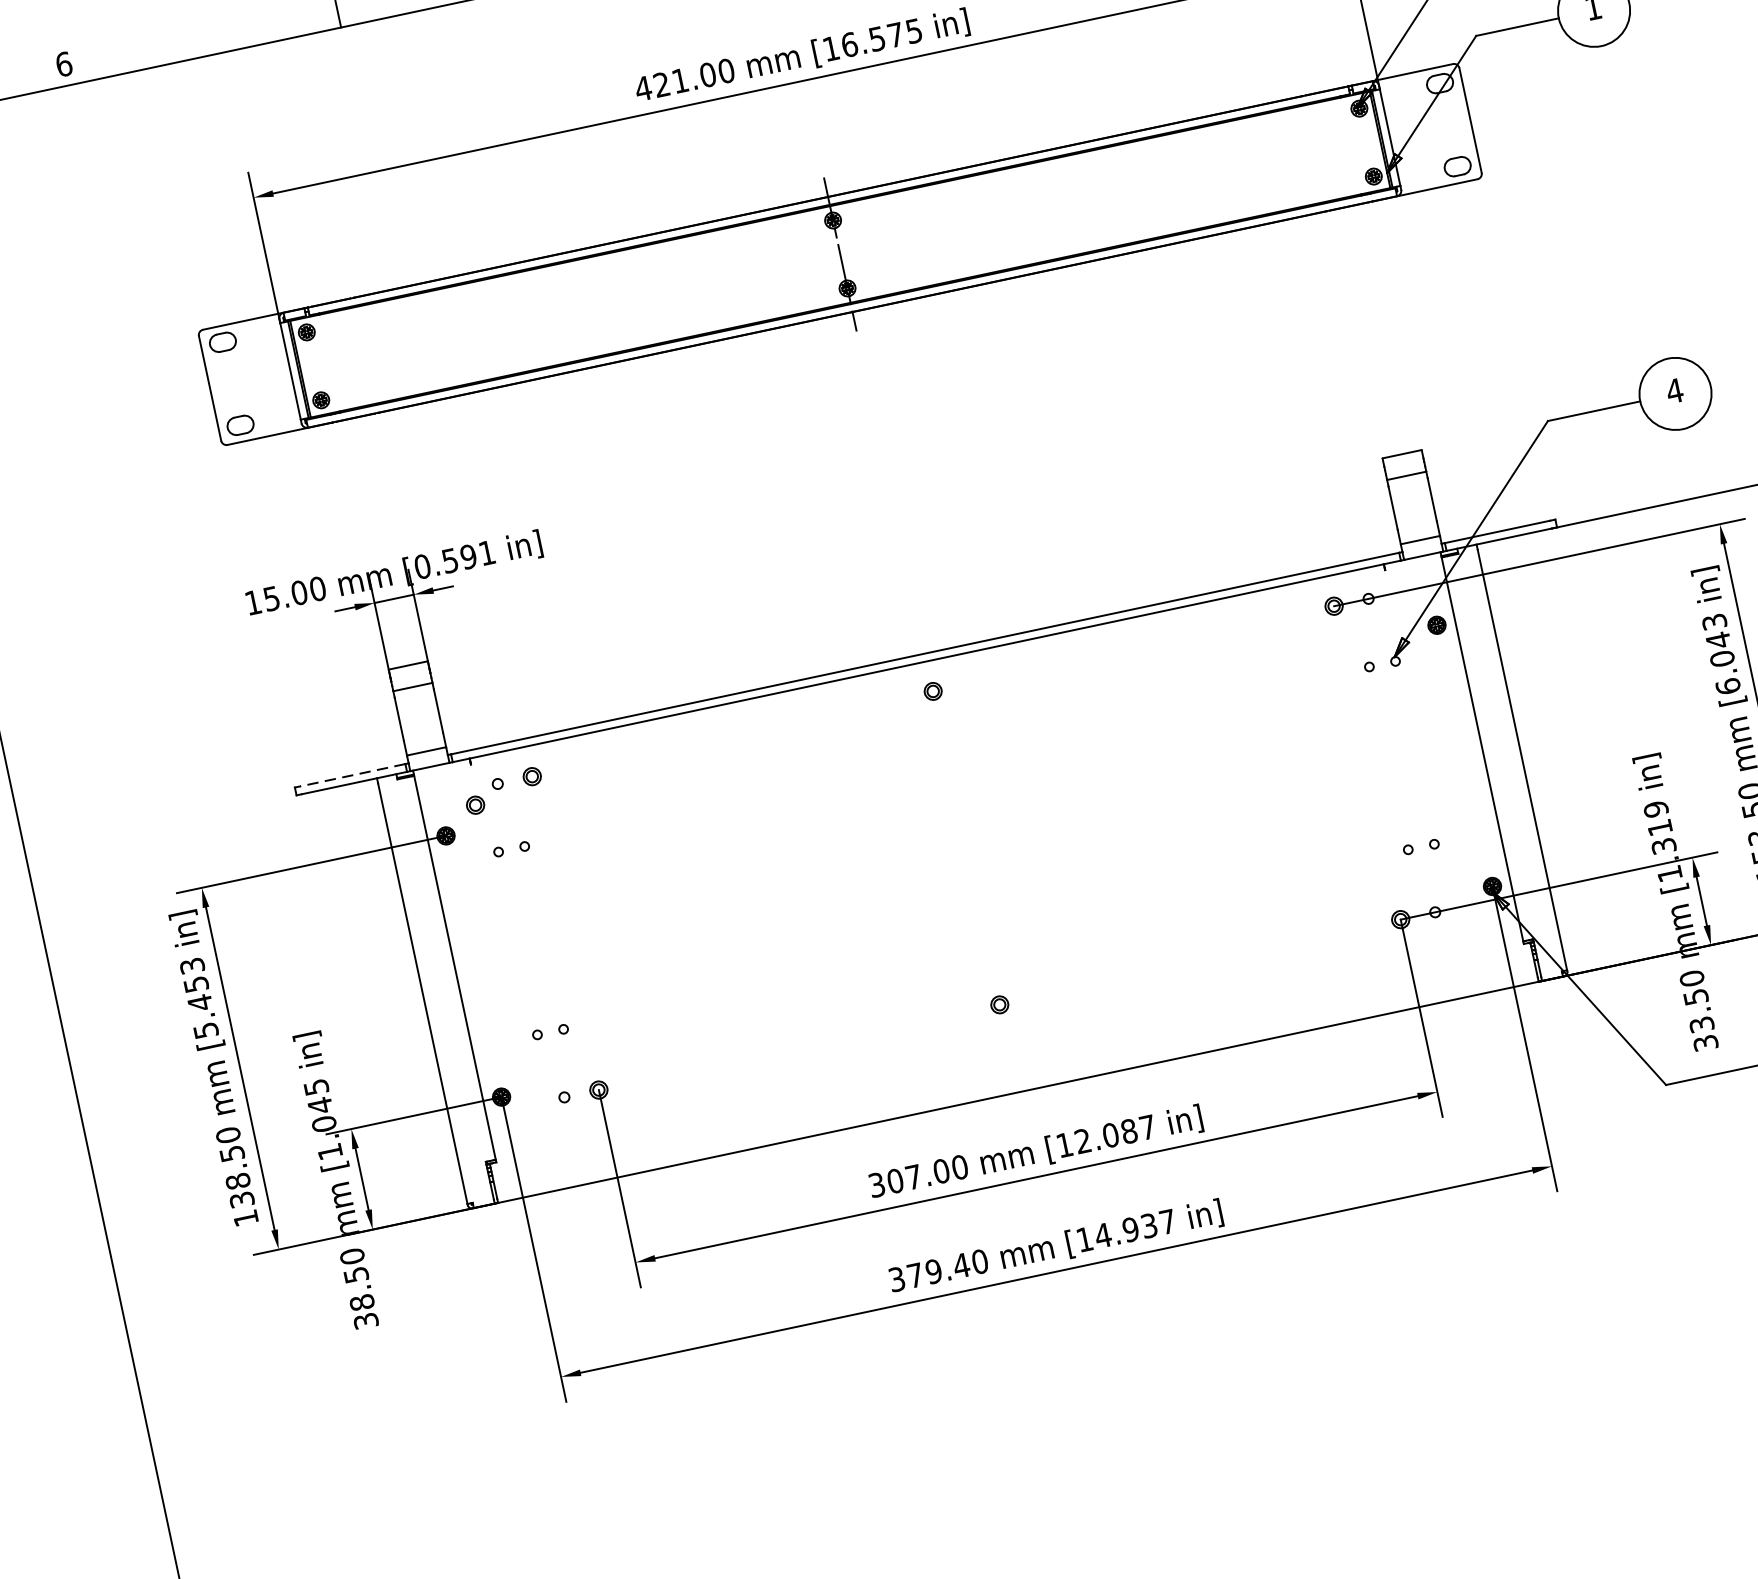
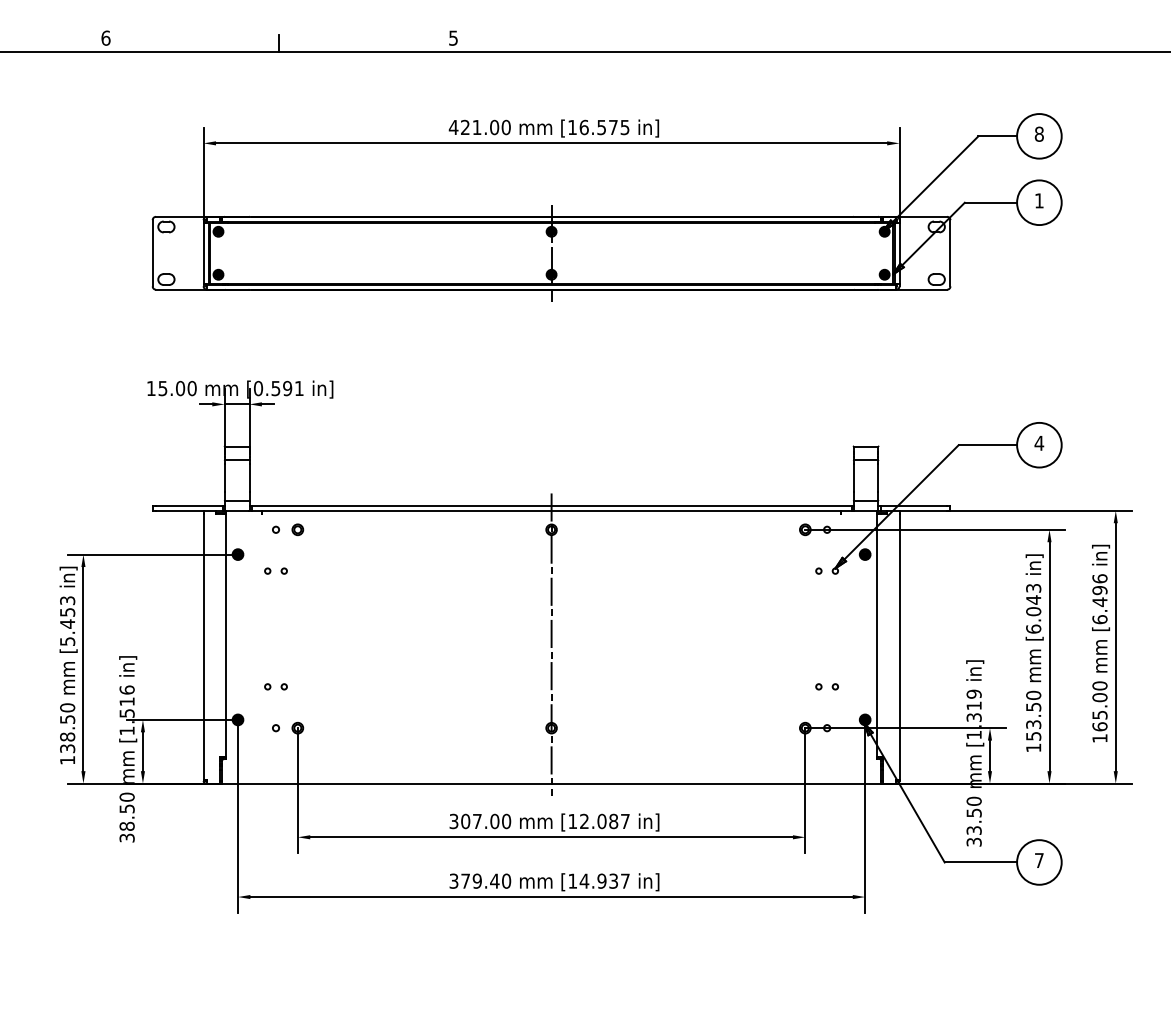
line: (351, 774) -> (188, 505), dashed -> solid
part: (474, 804) -> (259, 539), removed
line: (971, 872) -> (551, 644), added
text: (319, 1105) -> (126, 701), [1.045 -> [1.516

